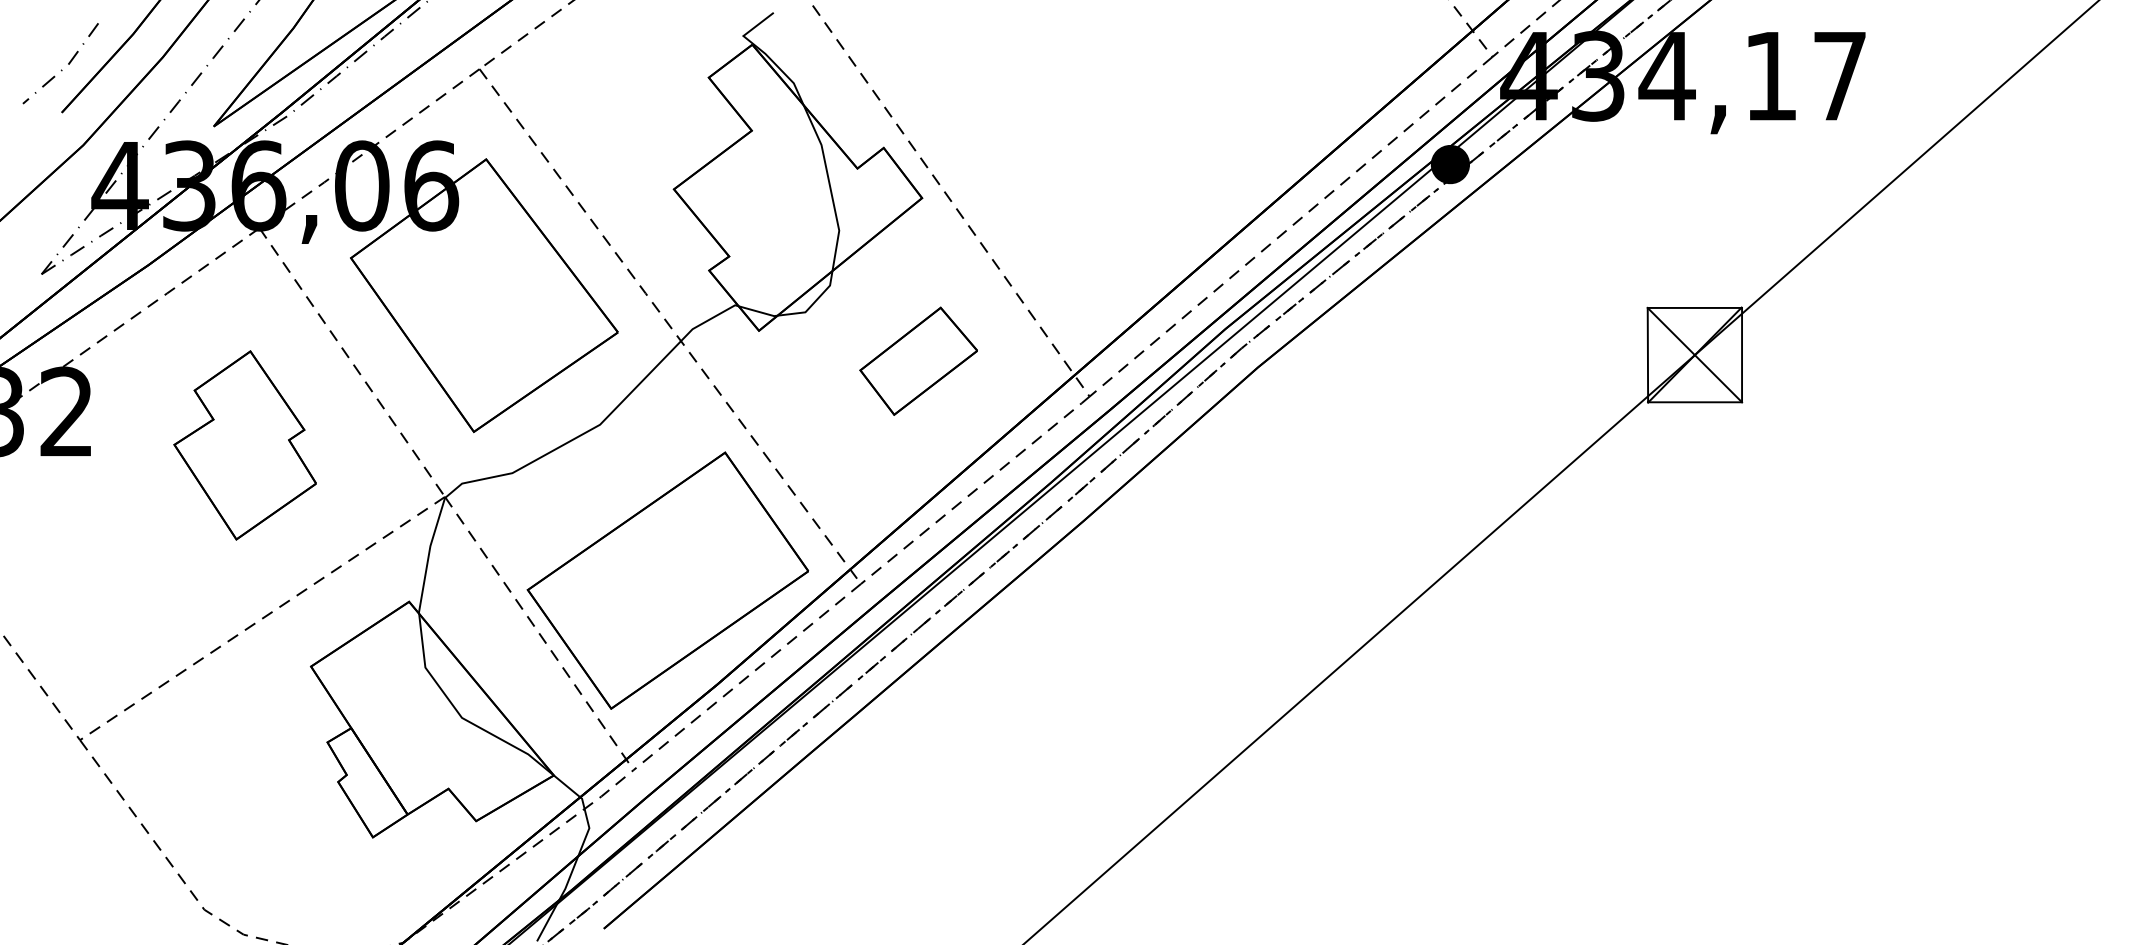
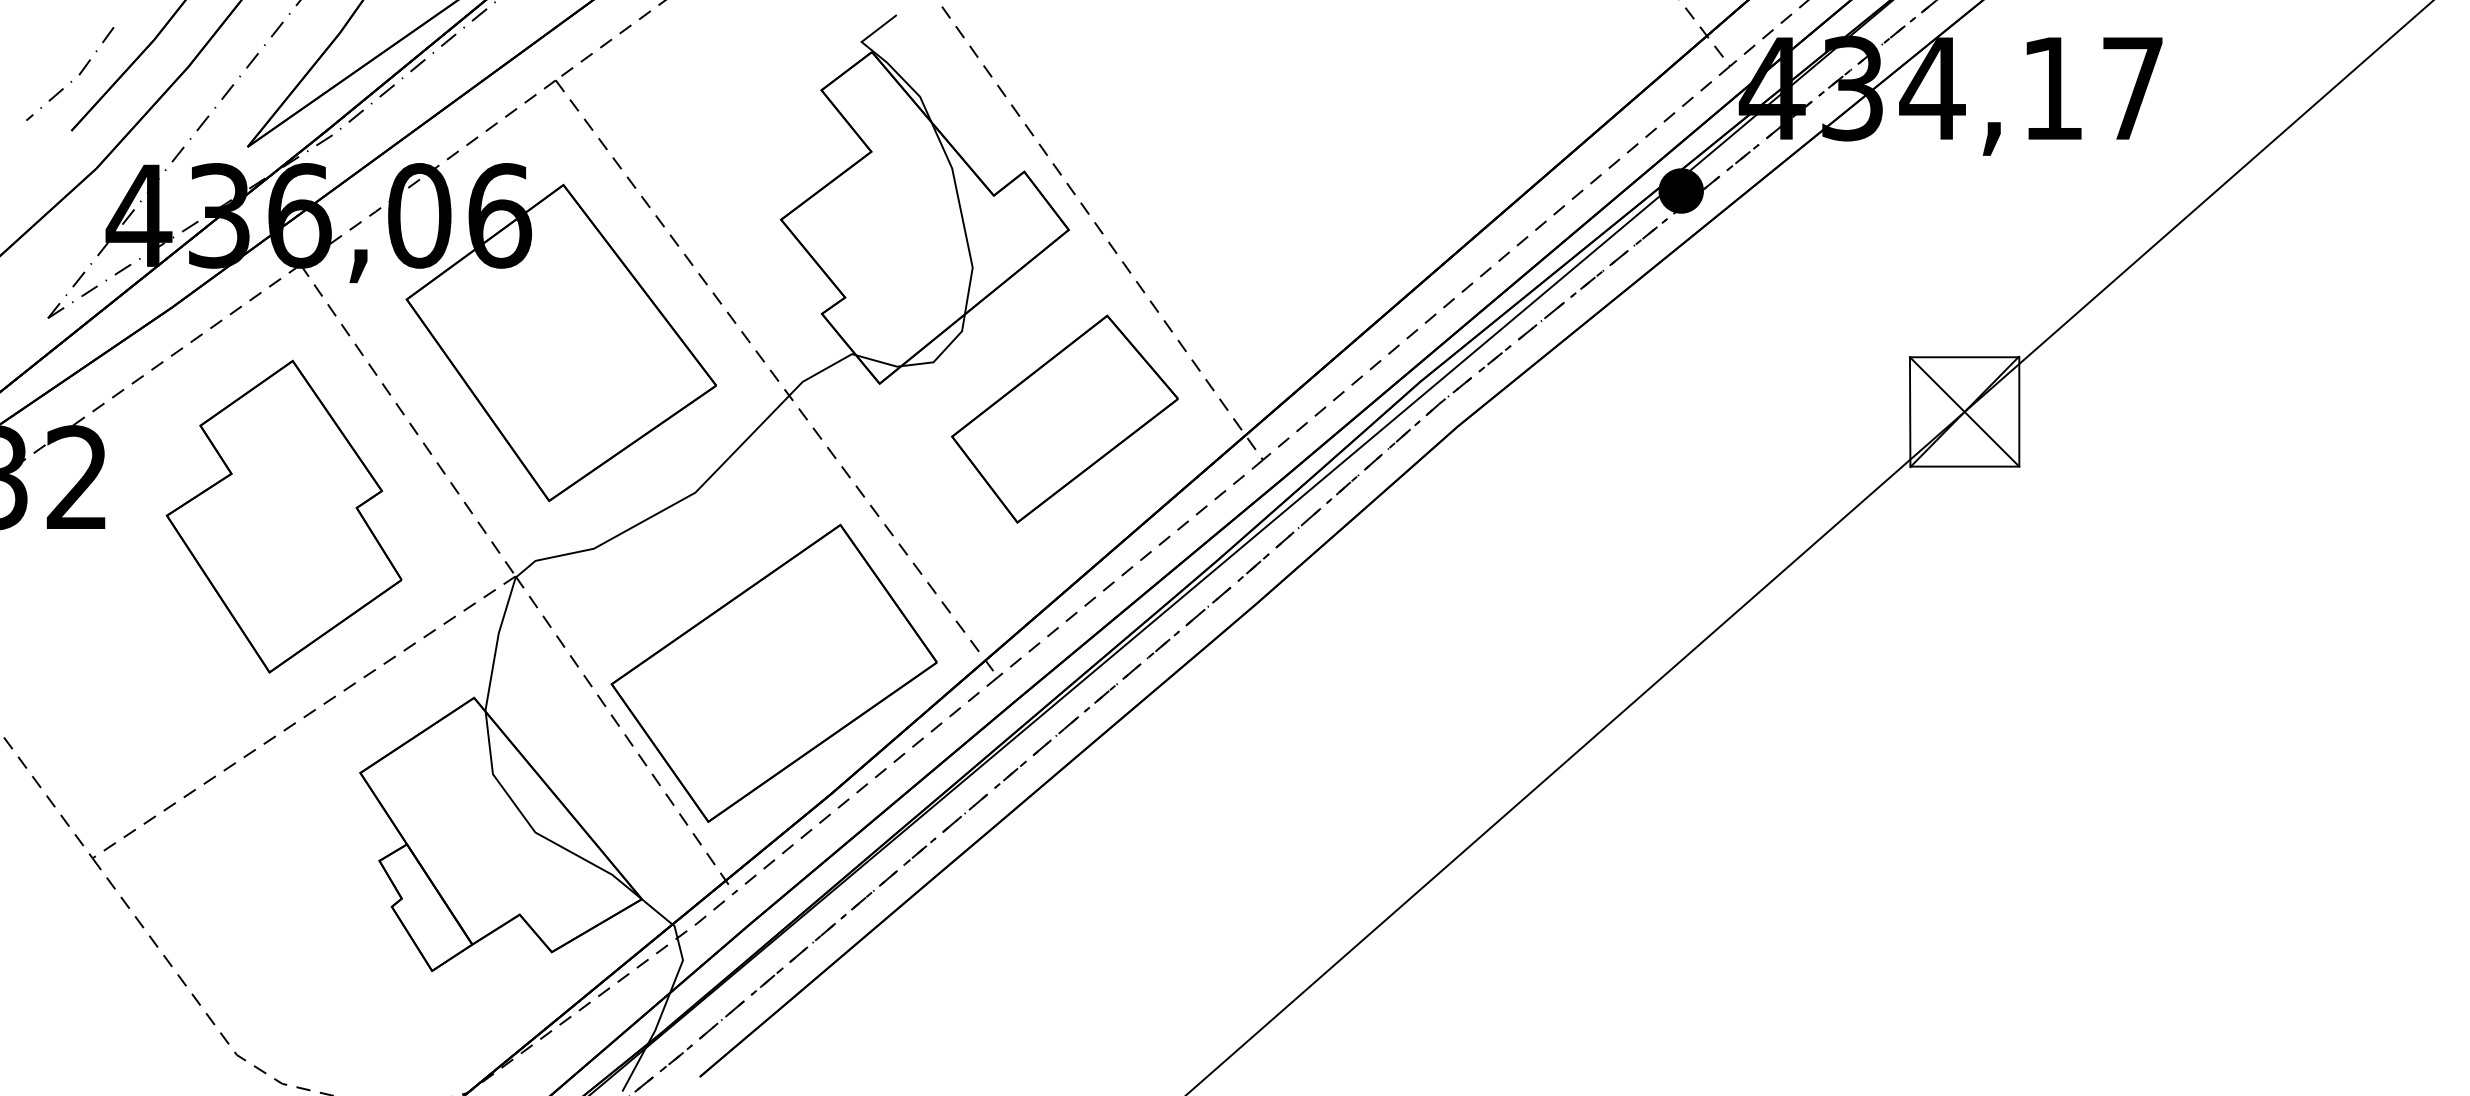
part: (918, 360) -> (1064, 418), size x1.67
part: (244, 445) -> (283, 516), size x1.43

